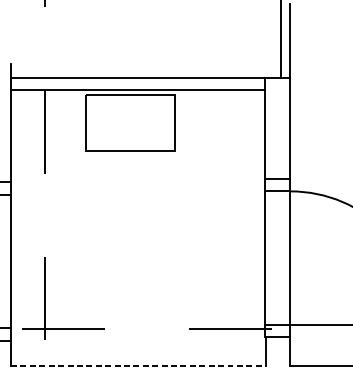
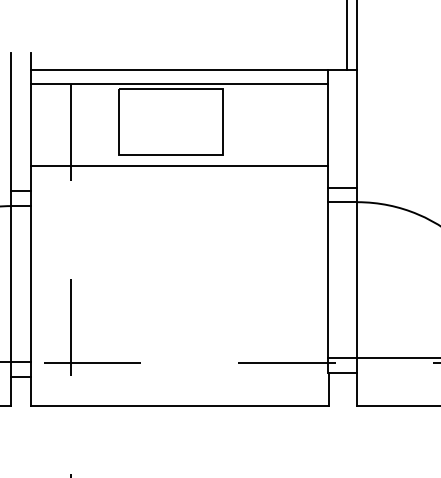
line: (138, 160) -> (179, 166), added
line: (139, 365) -> (180, 405), dashed -> solid

